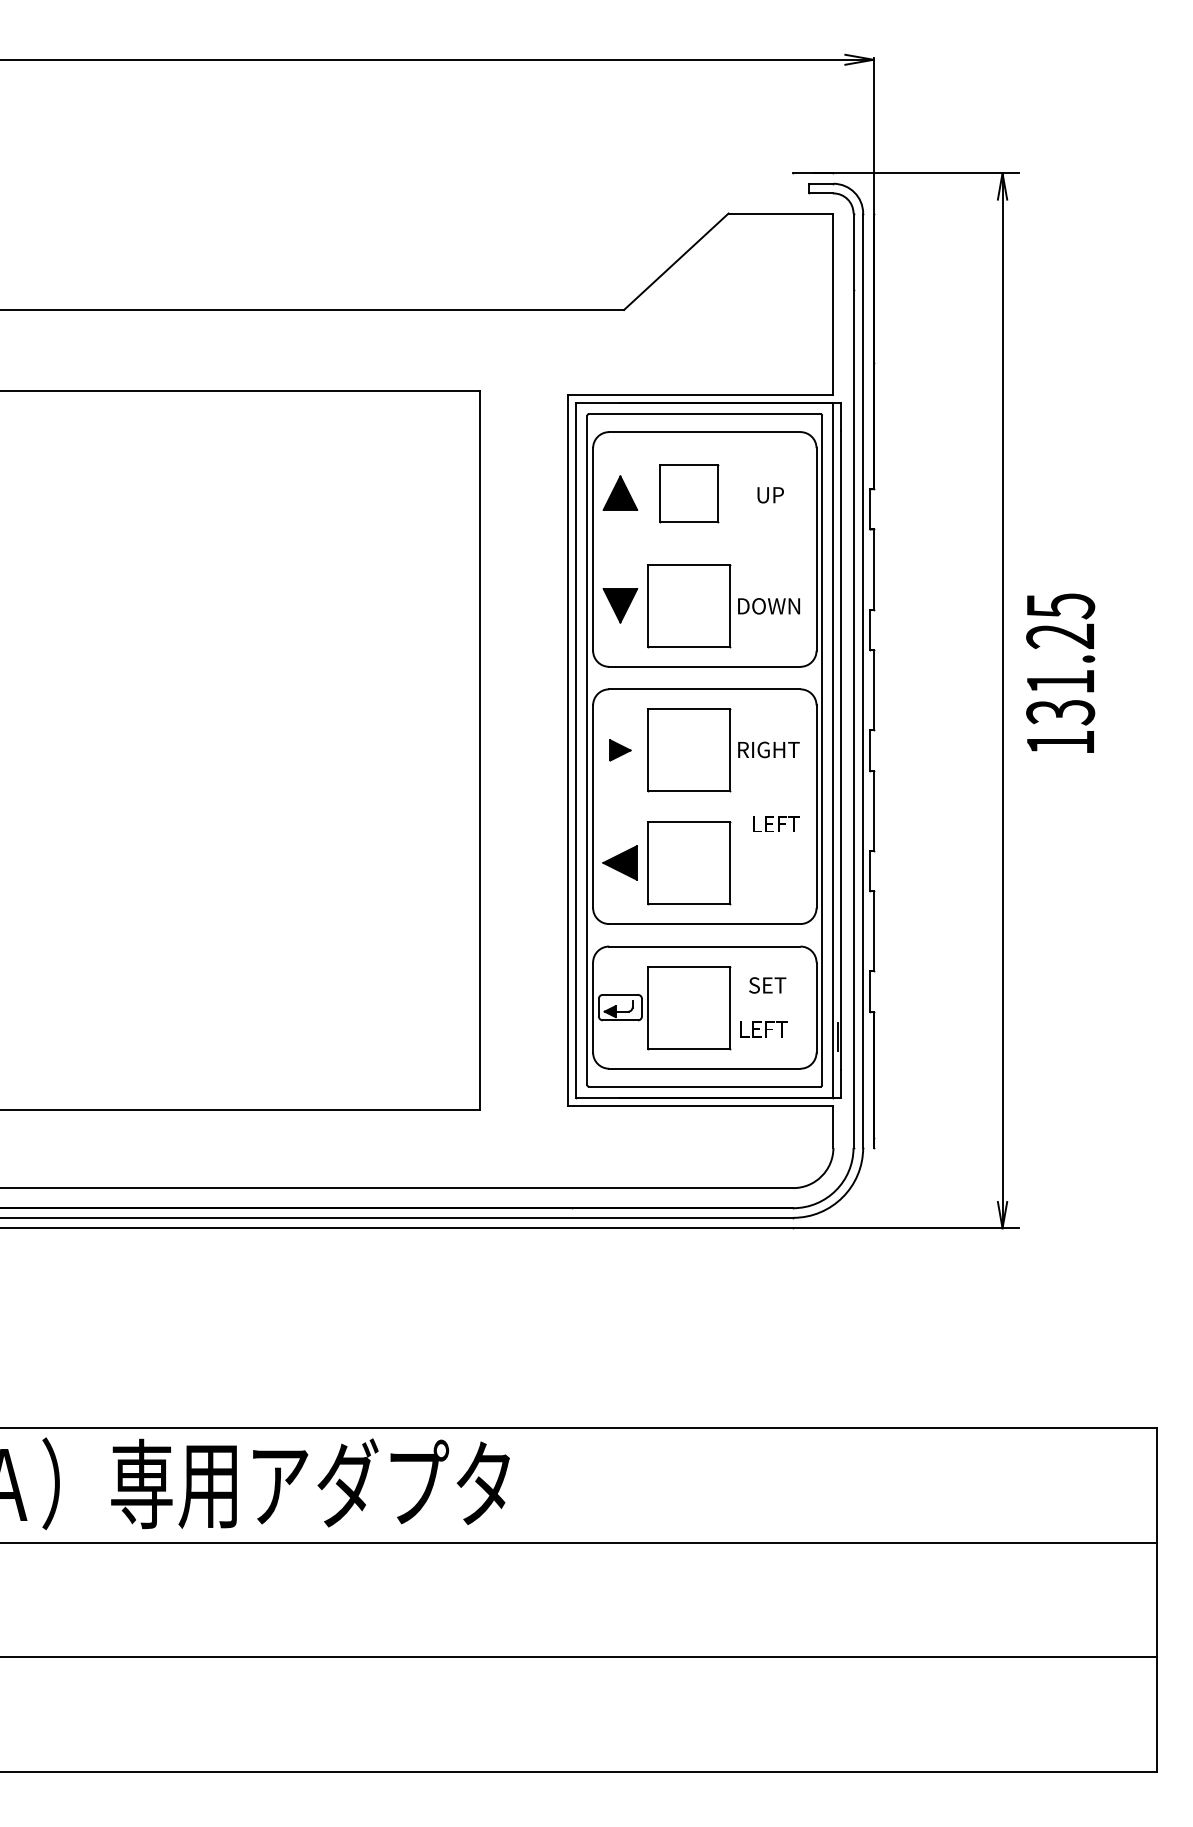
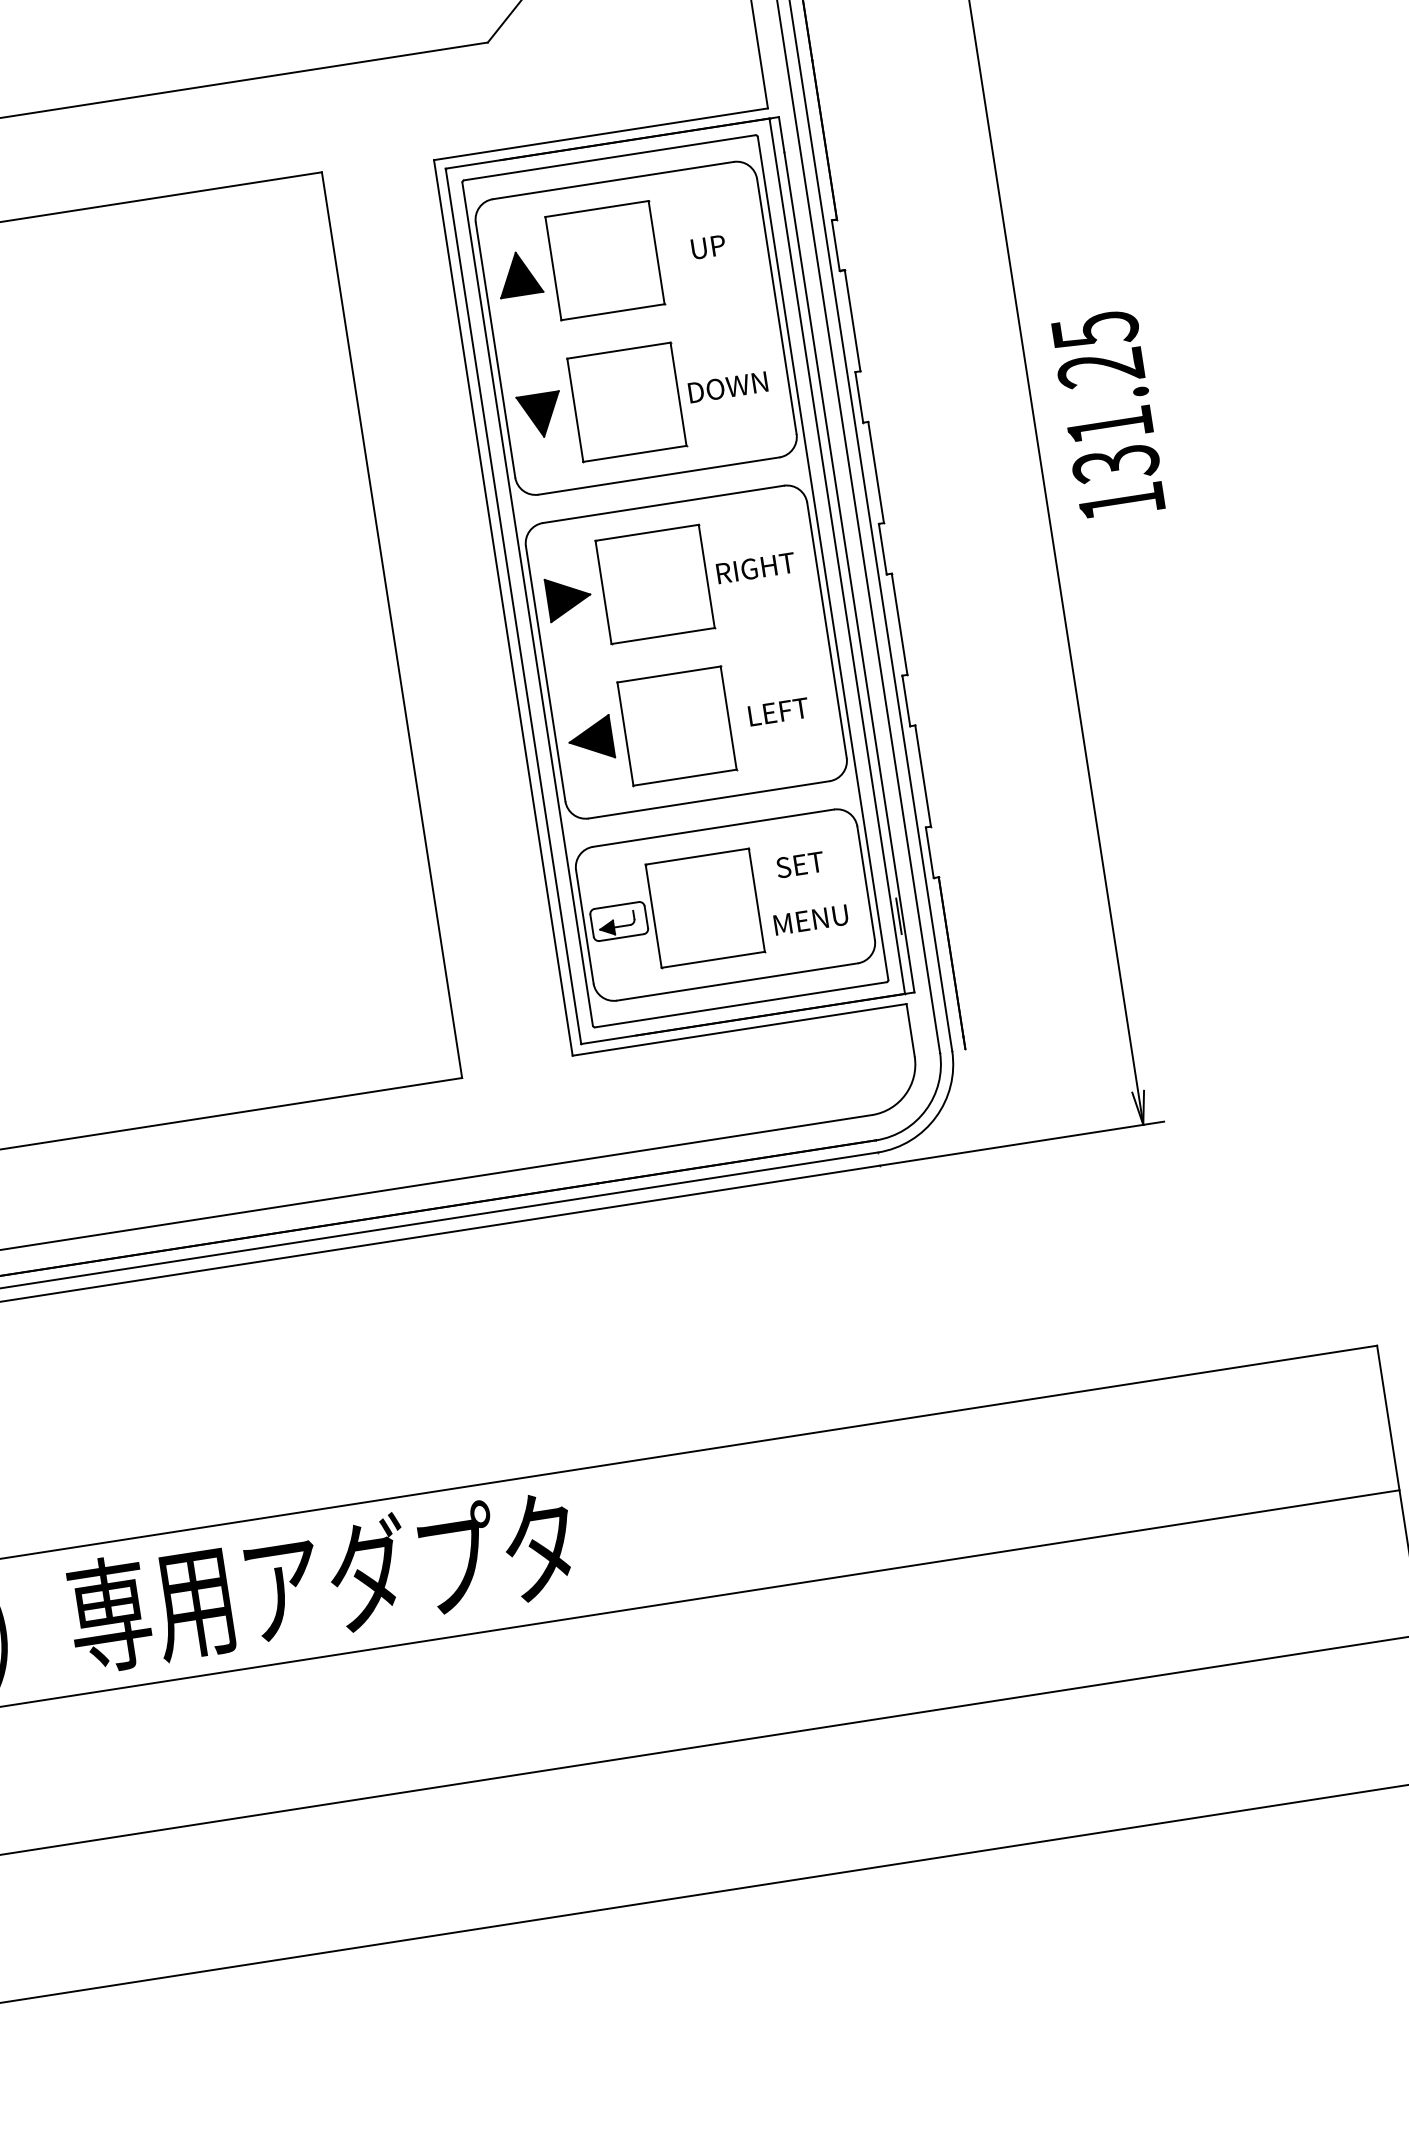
part: (689, 493) -> (605, 260), size x1.43
part: (620, 750) -> (569, 597), size x1.67
text: (776, 823) -> (778, 711), moved
text: (769, 1029) -> (811, 920), LEFT -> MENU

